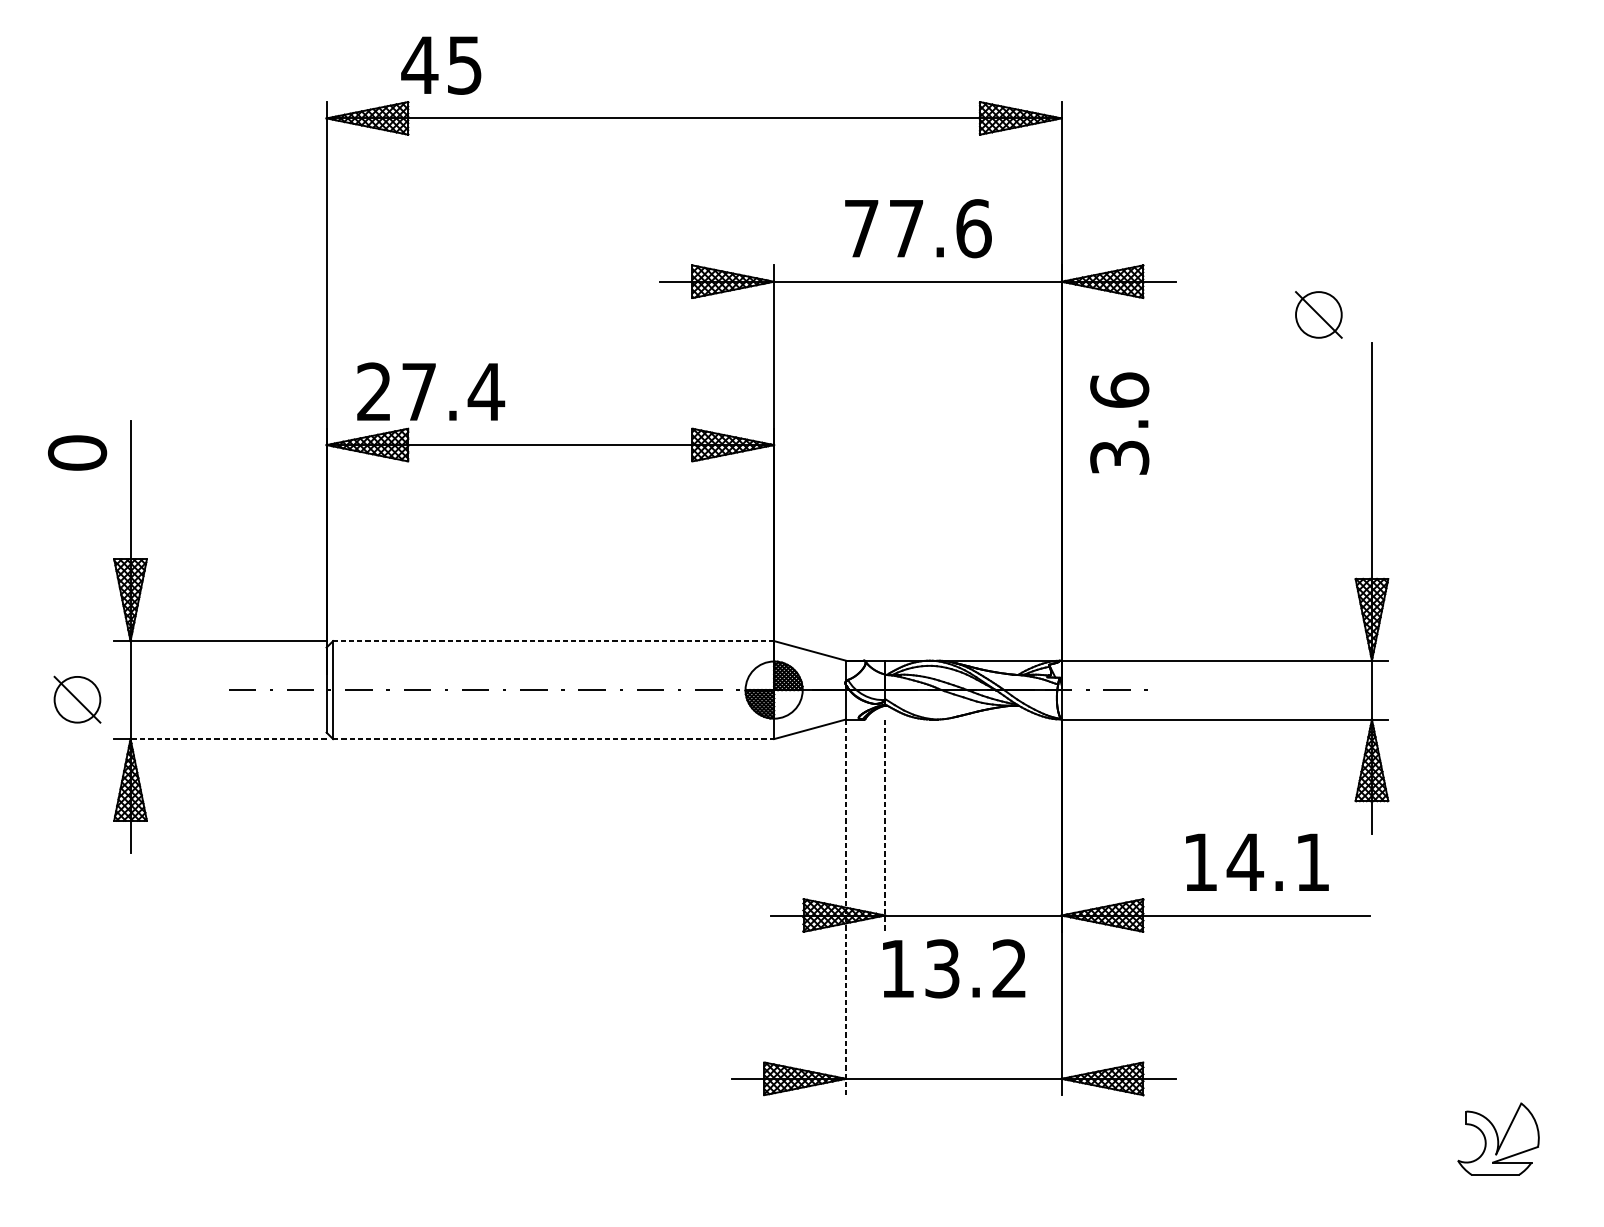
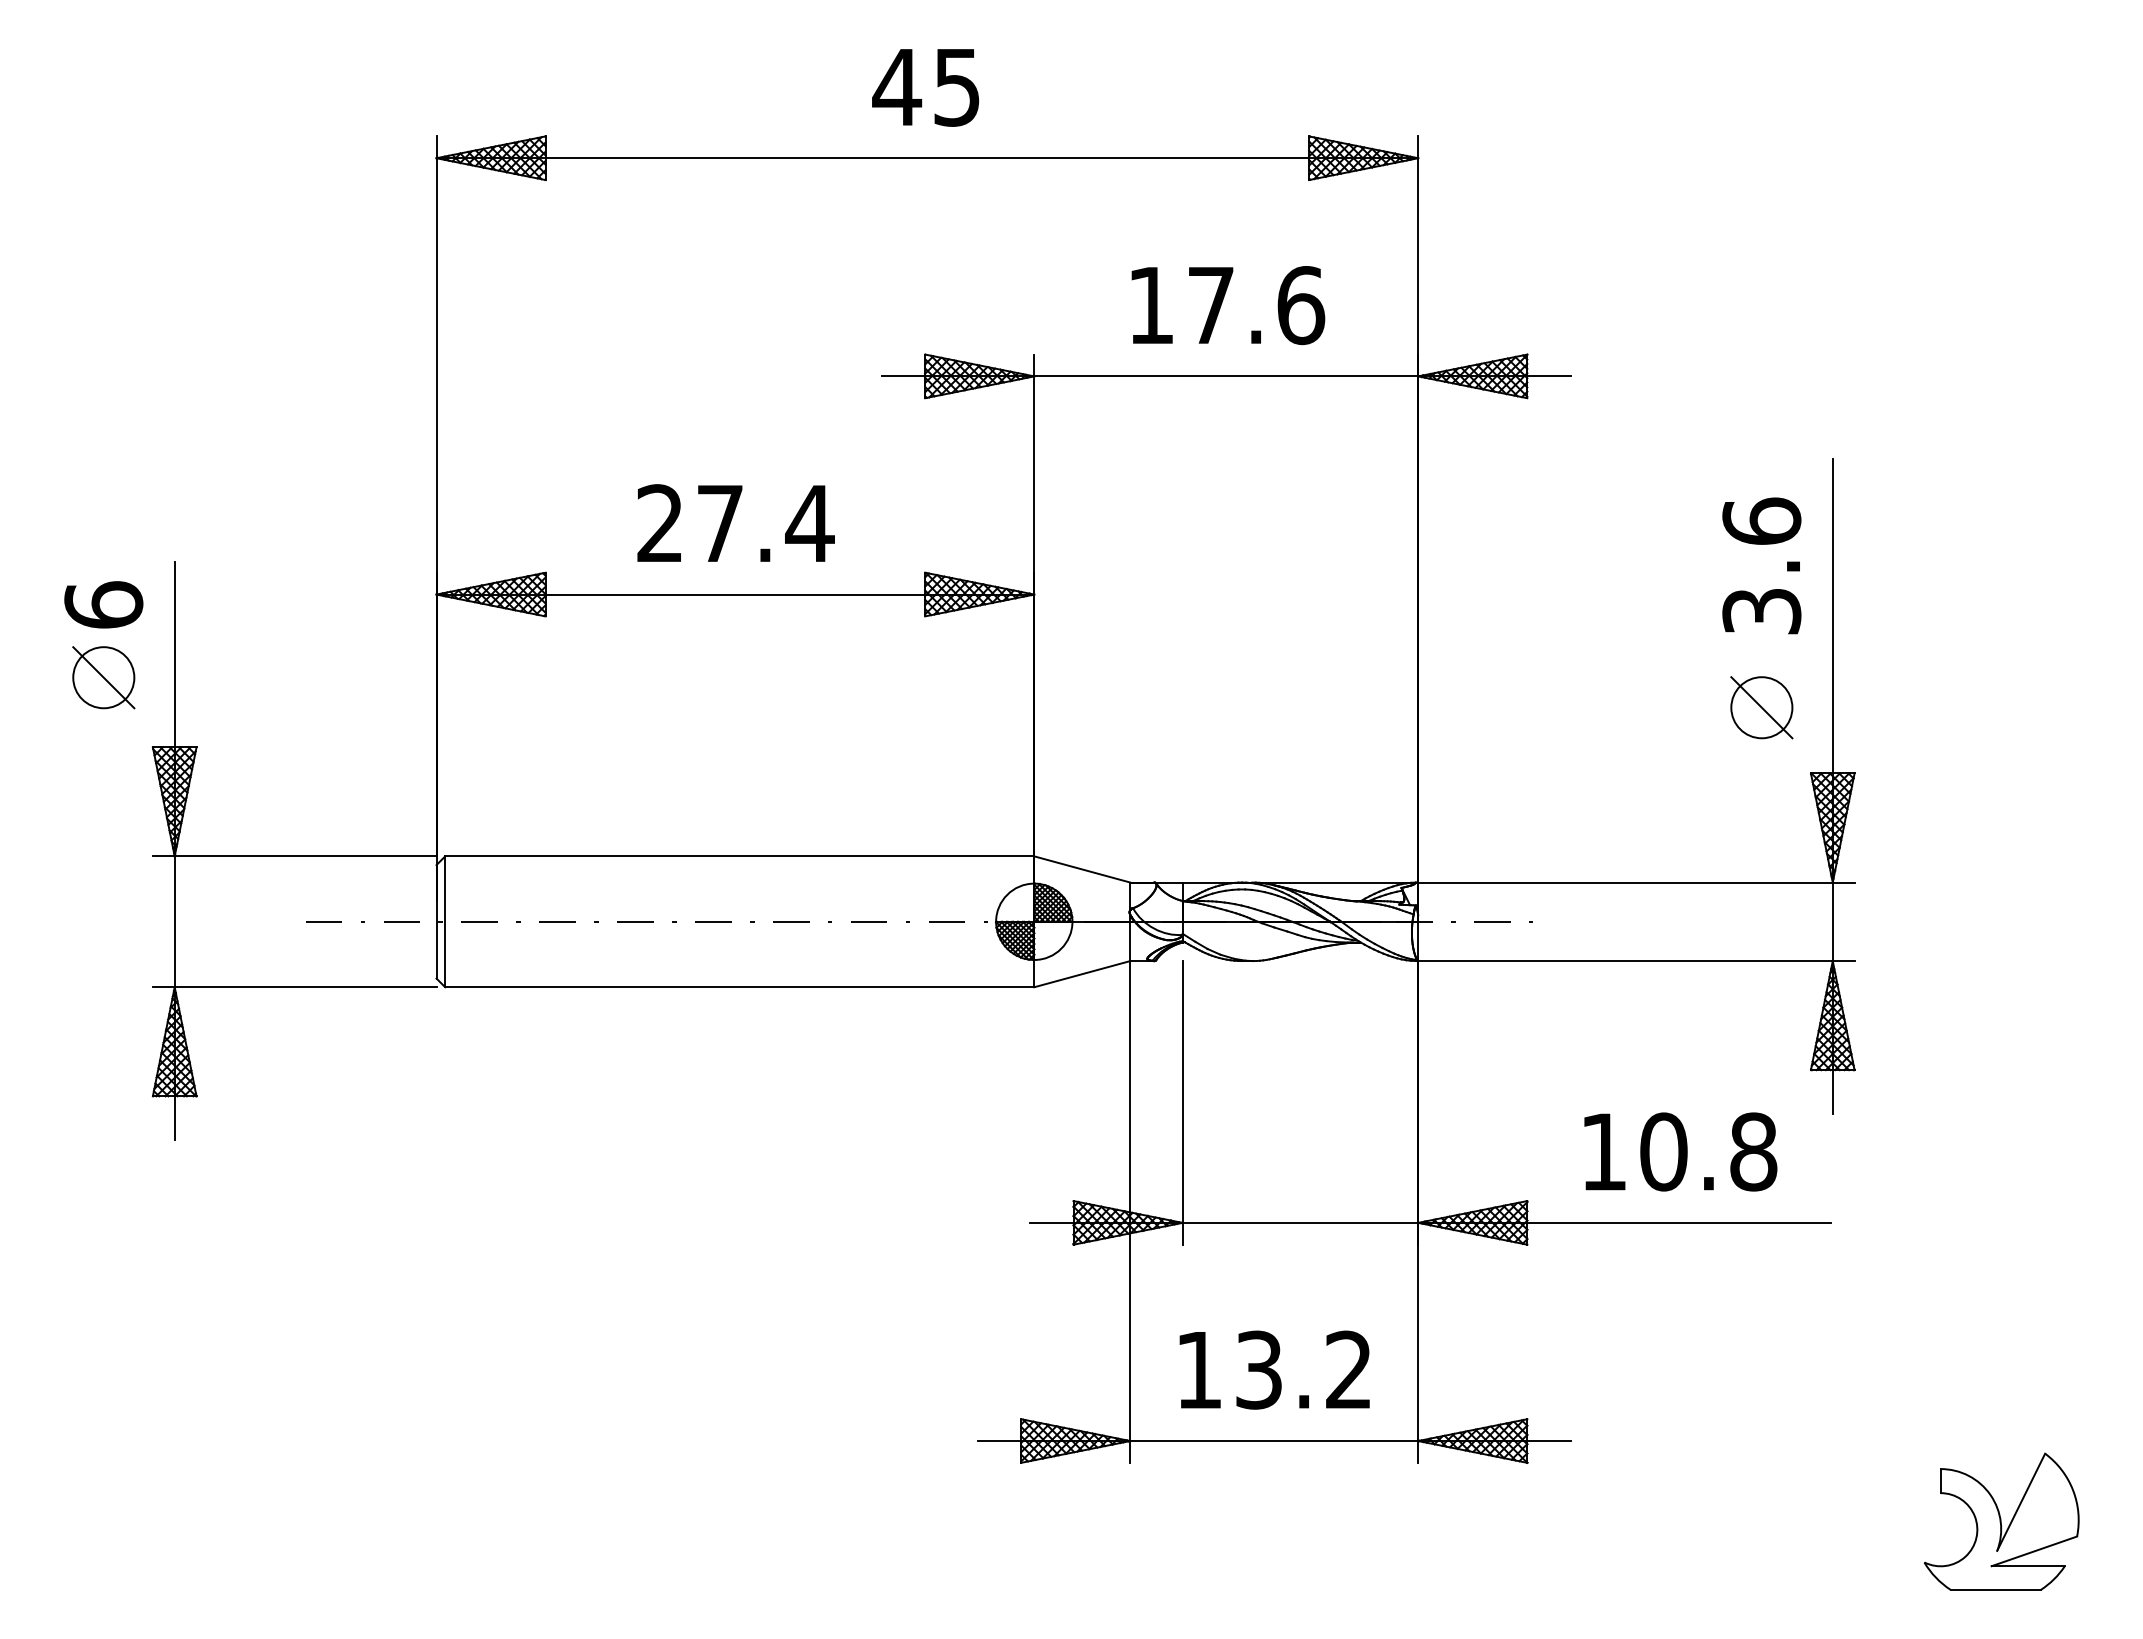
text: (441, 65) -> (925, 87), moved
text: (861, 228) -> (1151, 305), 77.6 -> 17.6
part: (1318, 314) -> (1761, 707), moved
text: (430, 391) -> (735, 522), moved
text: (1119, 423) -> (1761, 565), moved
text: (77, 452) -> (103, 604), 0 -> 6
line: (553, 641) -> (739, 856), dashed -> solid
part: (77, 699) -> (103, 677), moved
line: (228, 739) -> (305, 987), dashed -> solid
line: (553, 739) -> (739, 987), dashed -> solid
line: (885, 825) -> (1182, 1102), dashed -> solid
text: (1278, 862) -> (1707, 1151), 14.1 -> 10.8
line: (846, 906) -> (1130, 1211), dashed -> solid
text: (953, 968) -> (1274, 1369), moved
part: (1498, 1139) -> (2001, 1521), size x1.43

